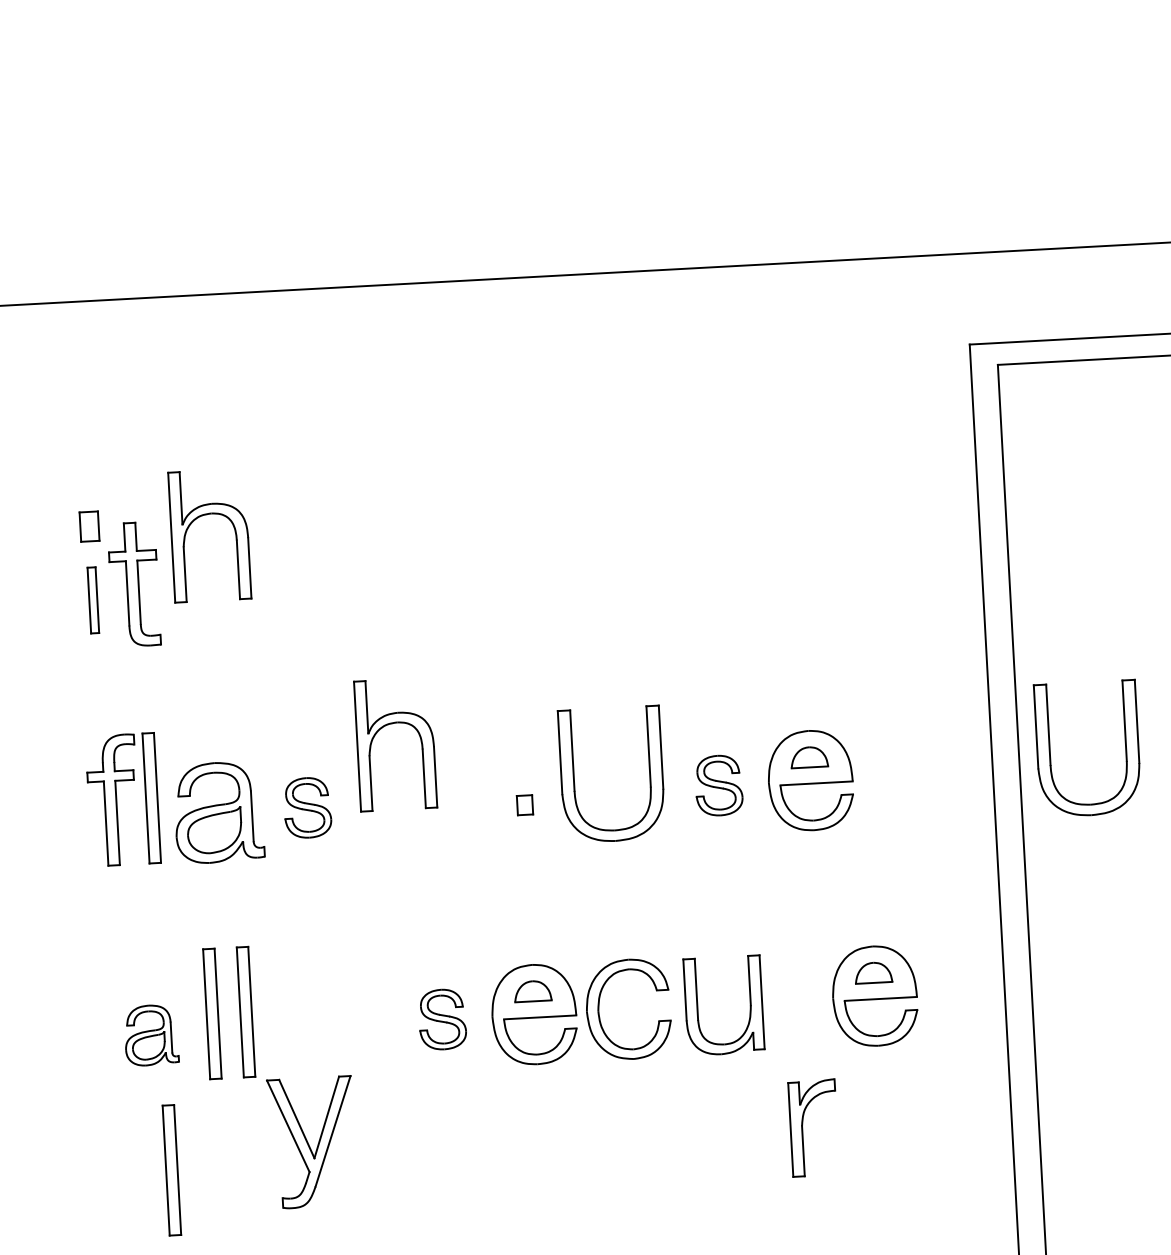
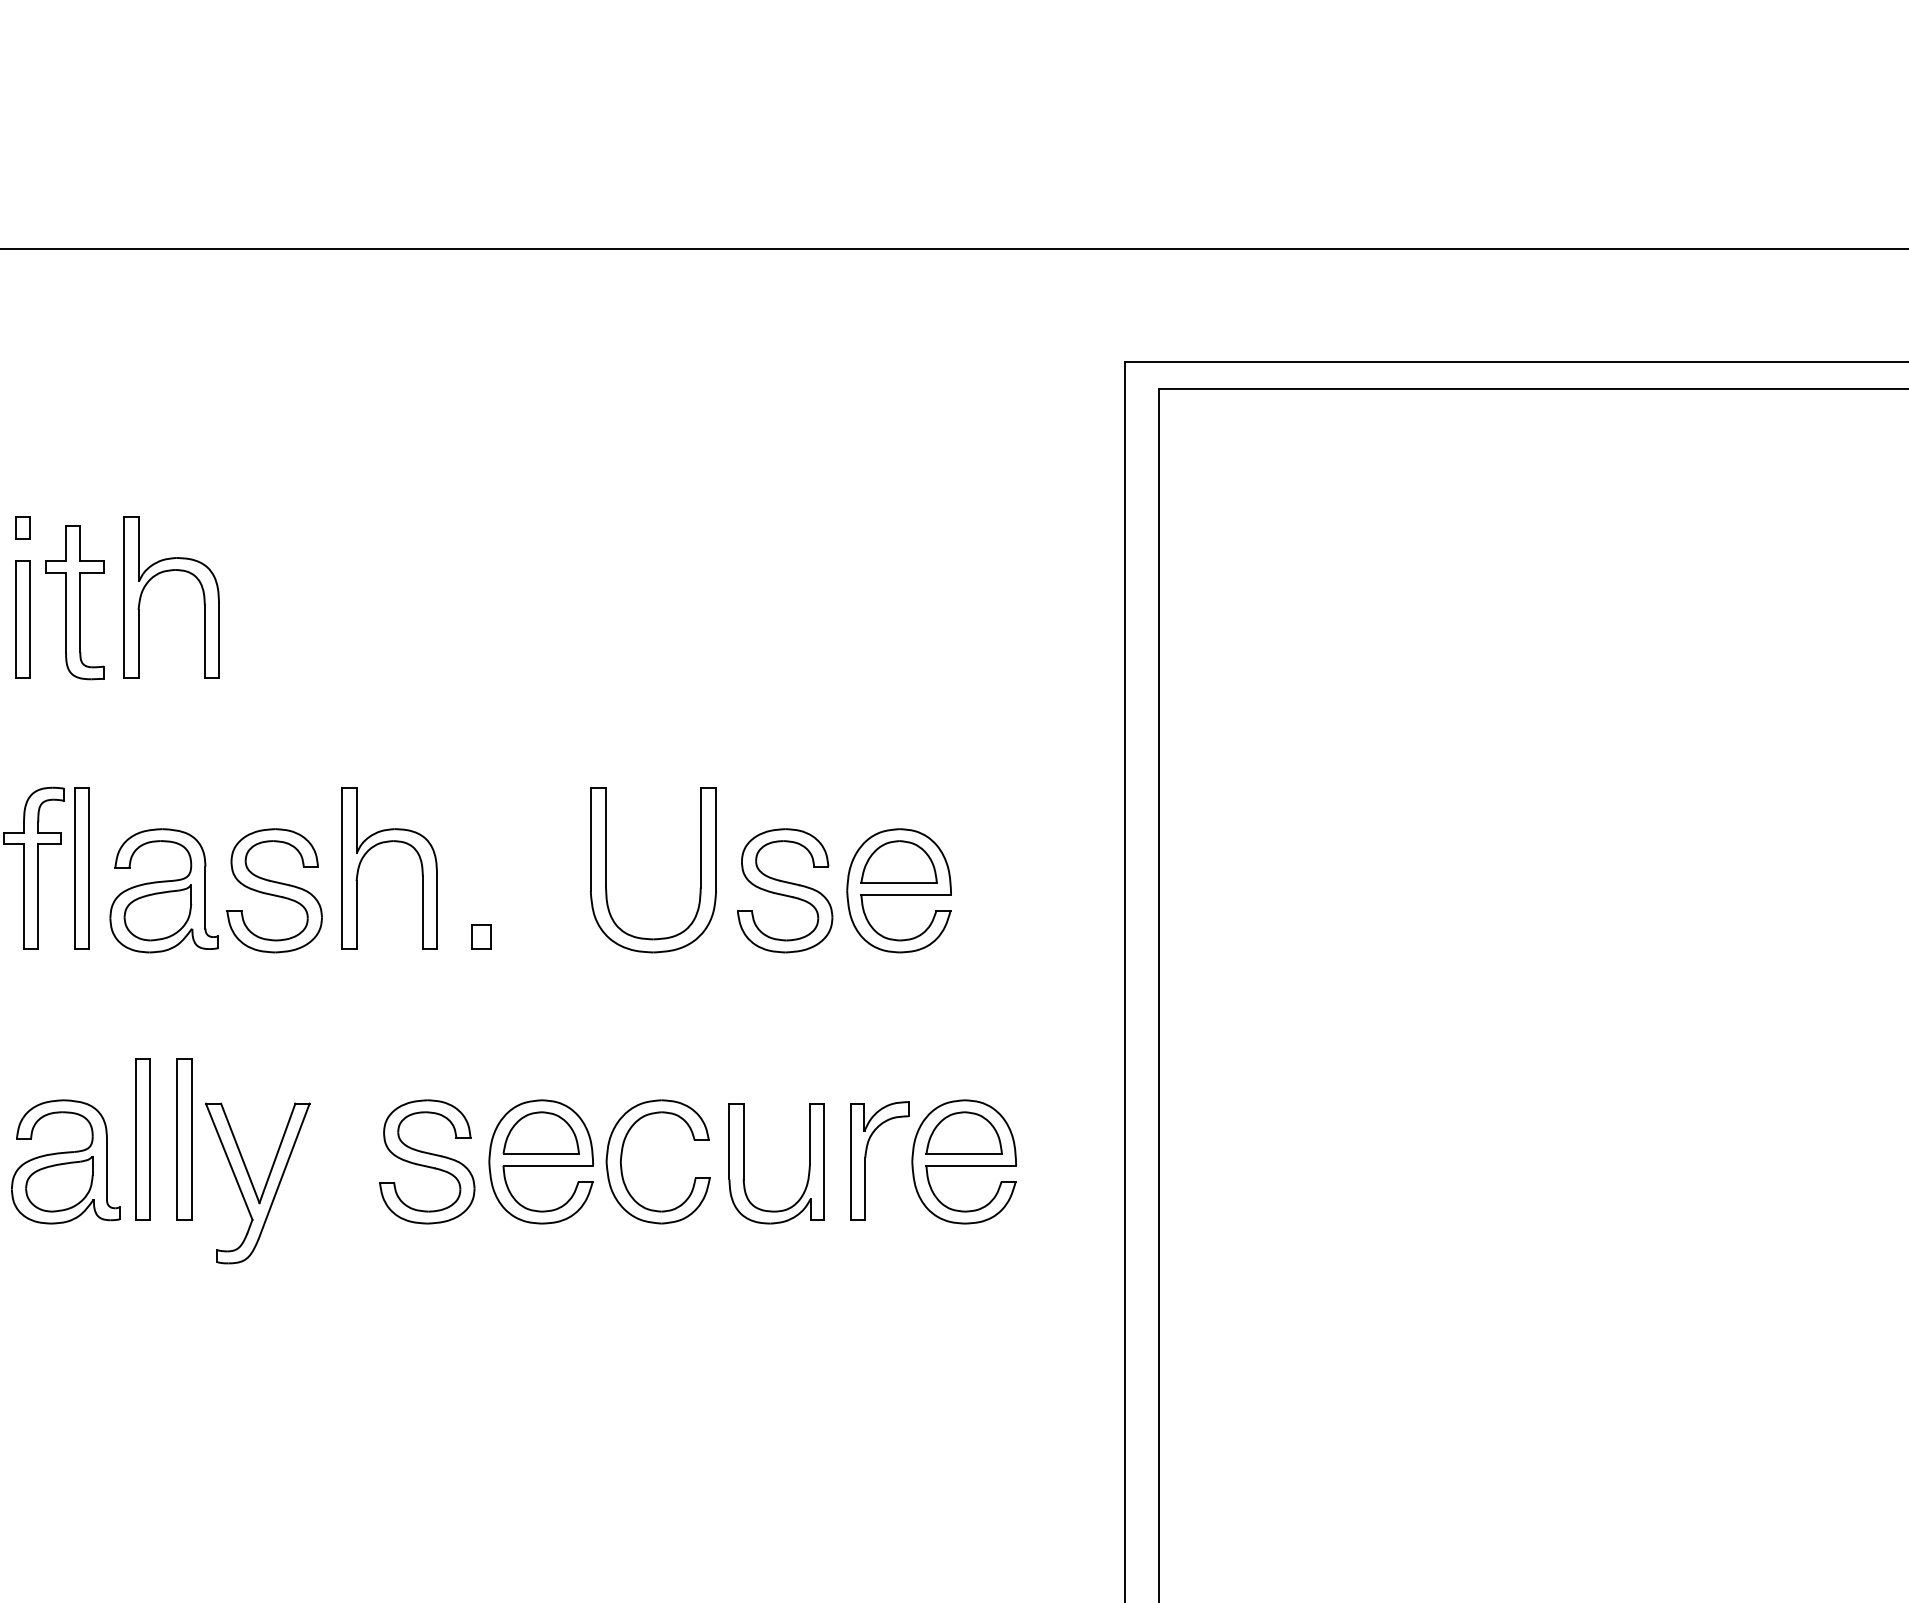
part: (203, 515) -> (165, 572), moved
part: (88, 526) -> (22, 527), size x0.62
part: (92, 600) -> (22, 619), size x1.43
part: (390, 724) -> (384, 843), moved
part: (1050, 751) -> (1197, 870), removed
part: (808, 757) -> (898, 861), size x1.67
part: (719, 785) -> (785, 890), size x1.67
part: (524, 804) -> (481, 936), moved
part: (307, 807) -> (274, 890), size x1.67
part: (873, 972) -> (963, 1132), size x1.67
part: (532, 990) -> (540, 1132), size x1.67
part: (442, 1019) -> (427, 1161), size x1.67
part: (151, 1034) -> (65, 1161), size x1.67
part: (803, 1125) -> (866, 1157), moved
part: (312, 1142) -> (257, 1183), moved
part: (171, 1170) -> (81, 1330), removed

